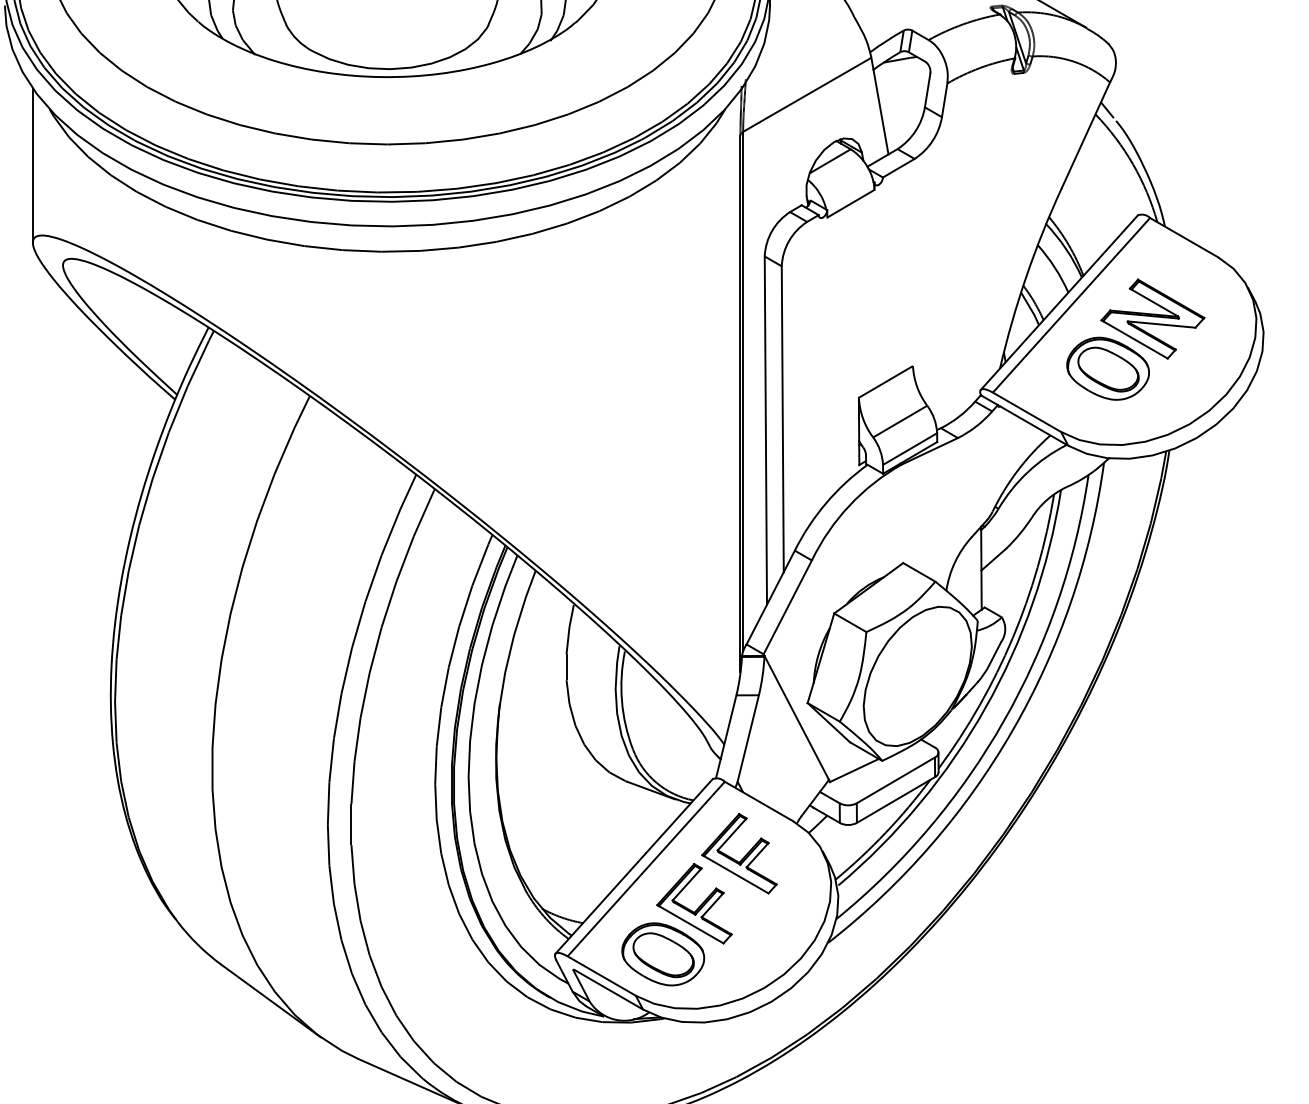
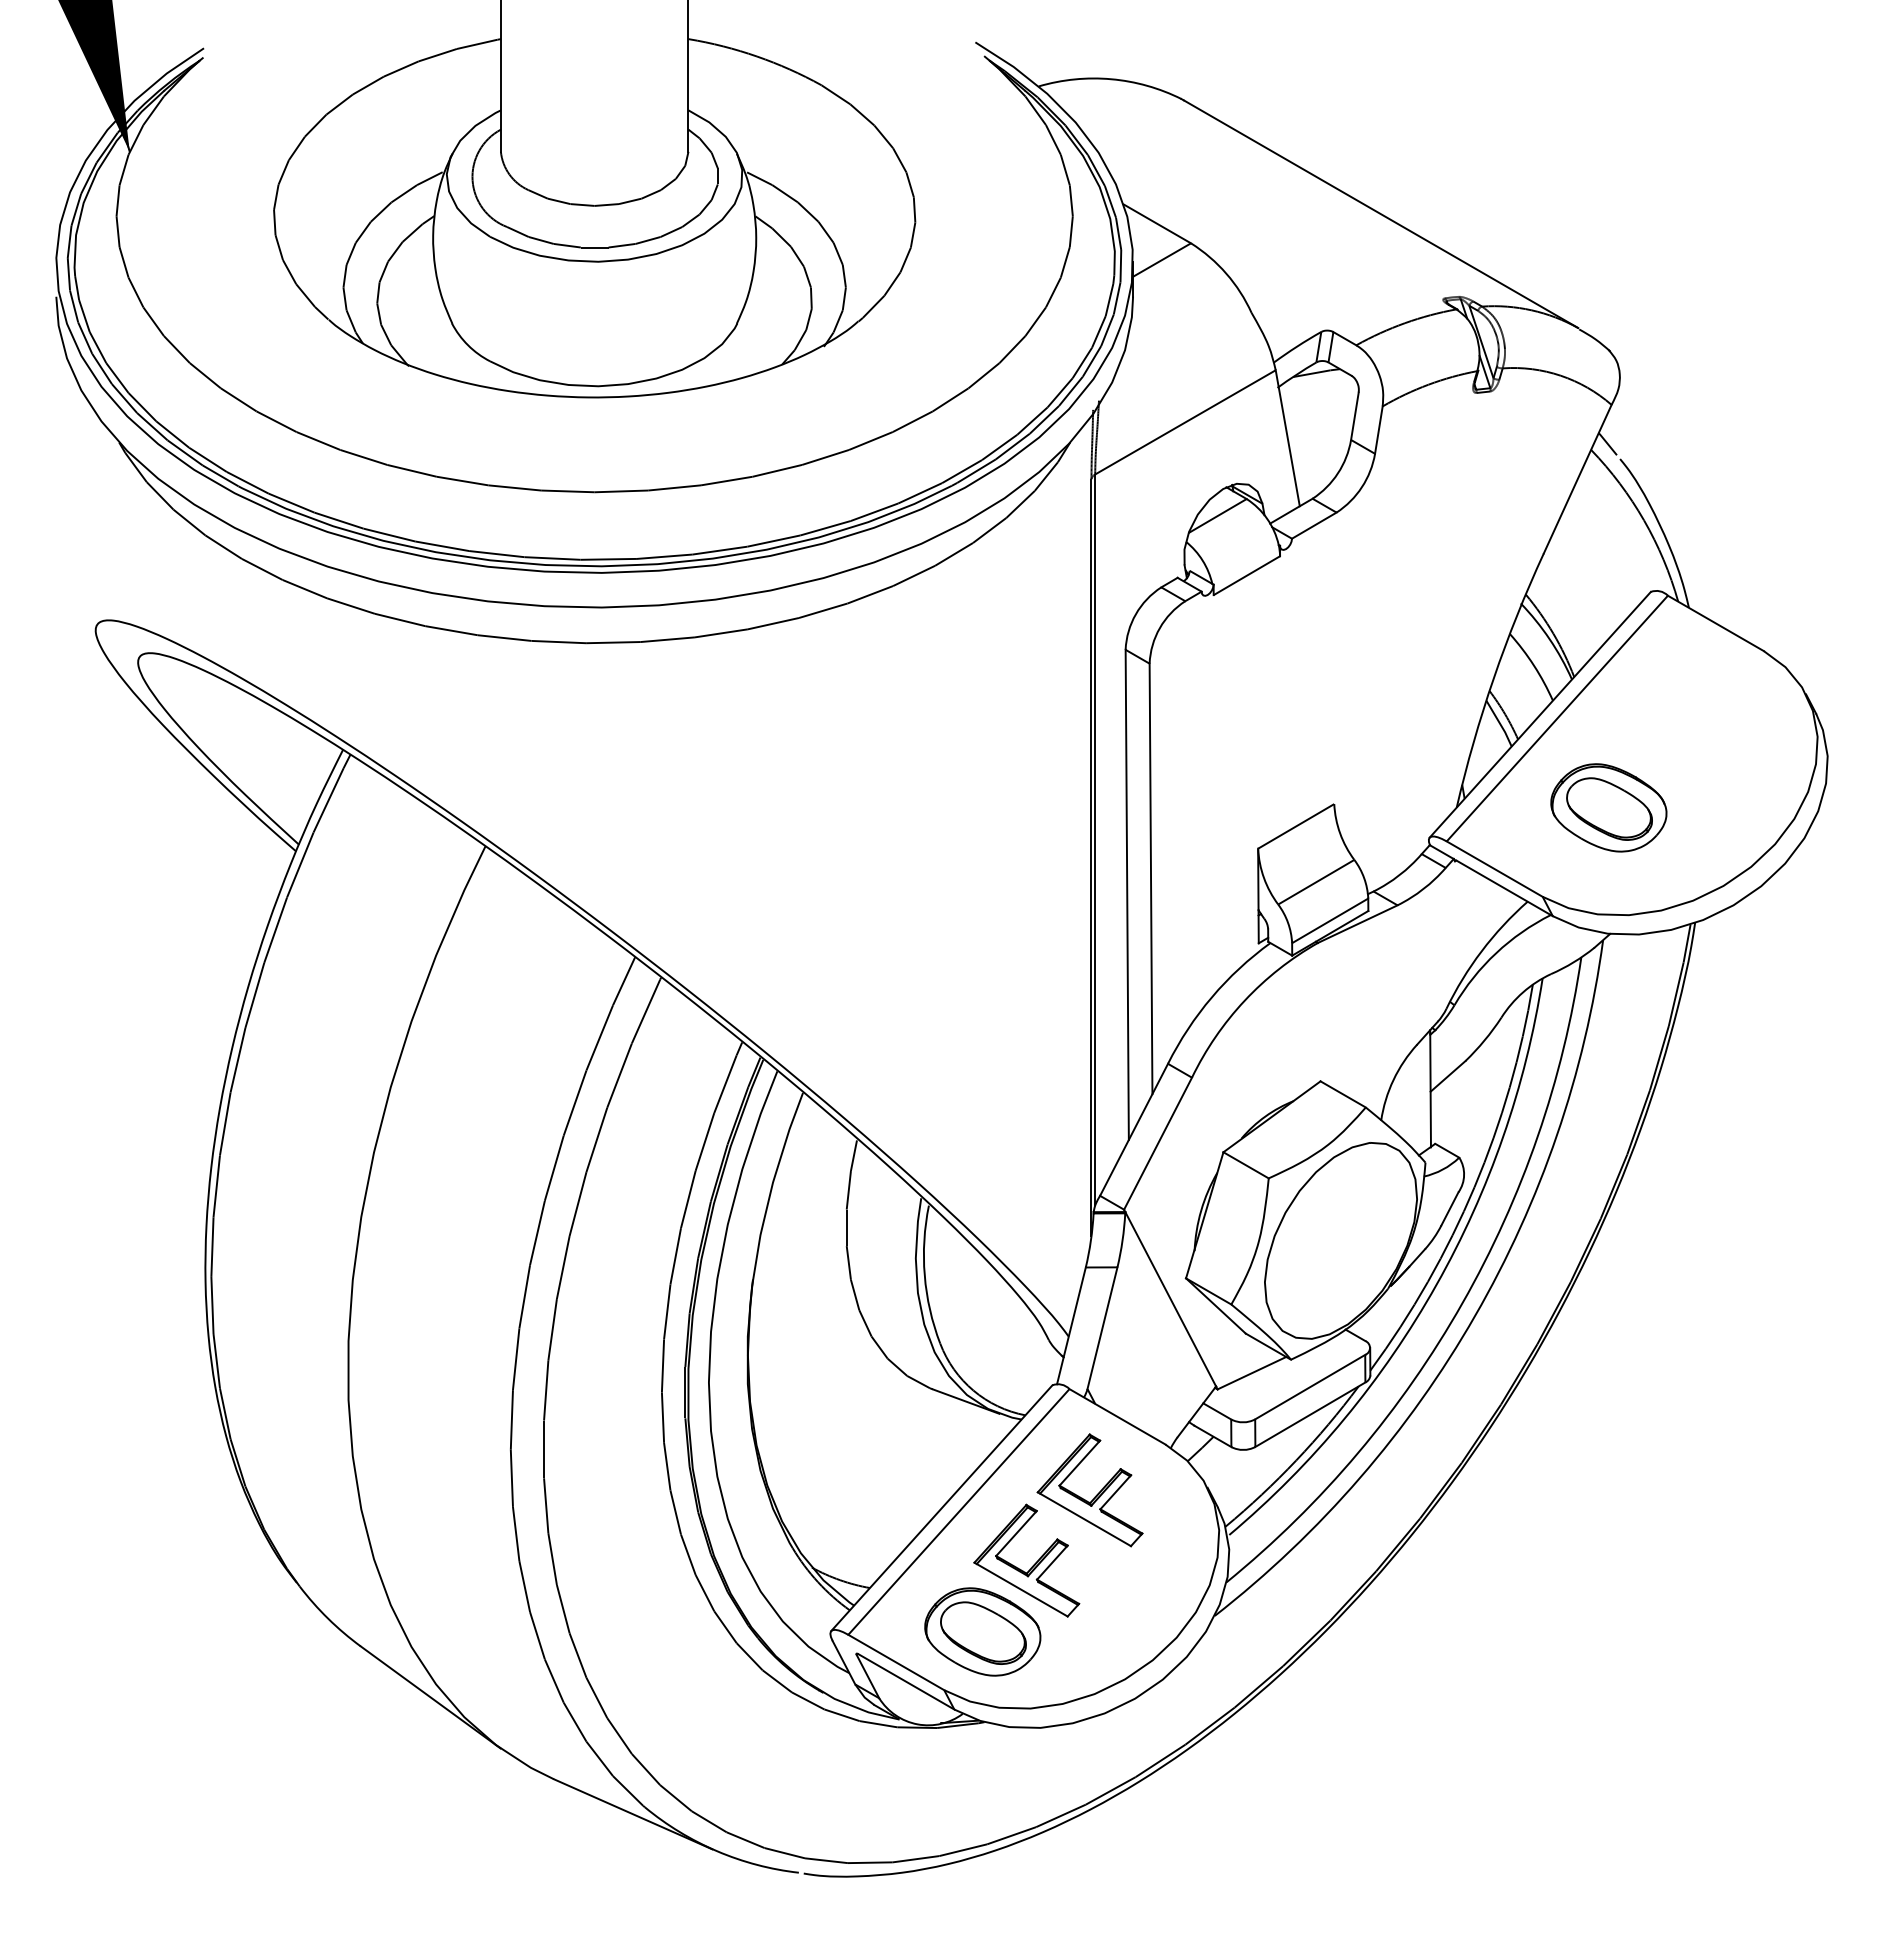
line: (32, 165) -> (95, 522), removed
part: (1152, 318) -> (1671, 737), removed

